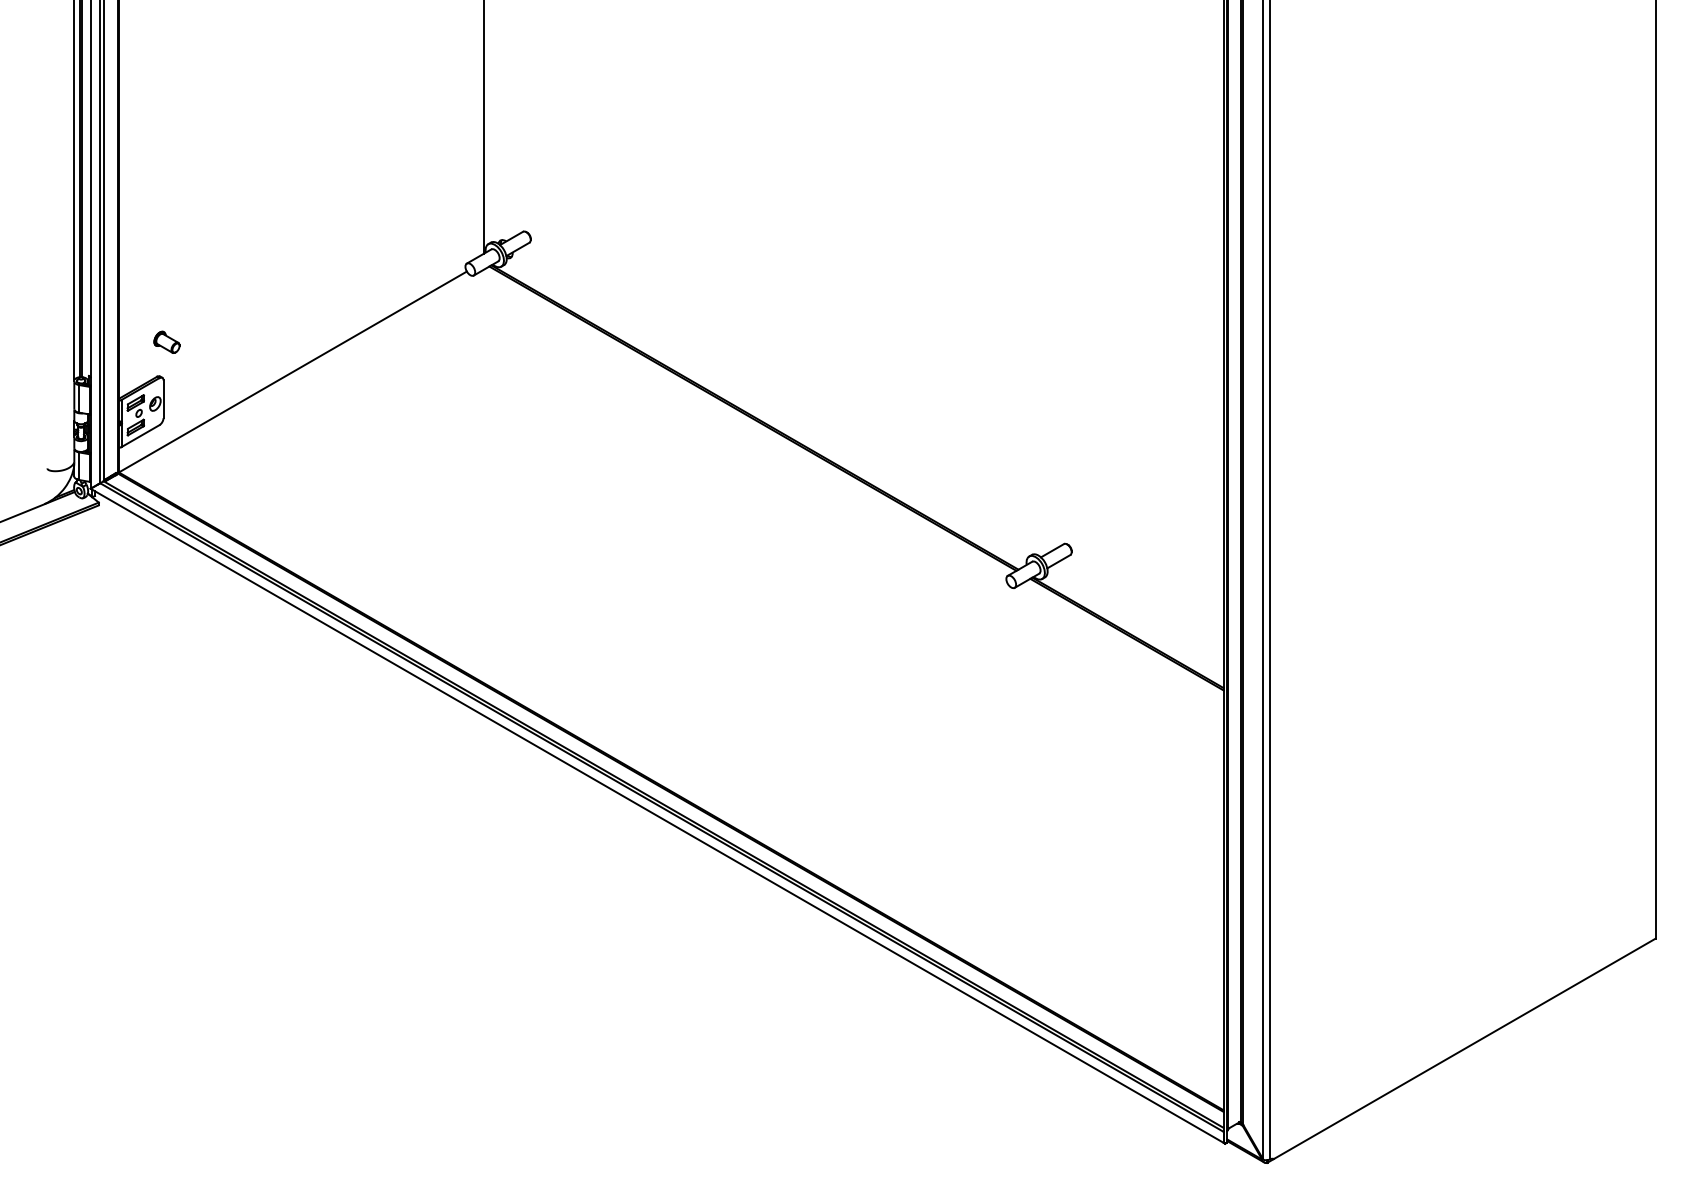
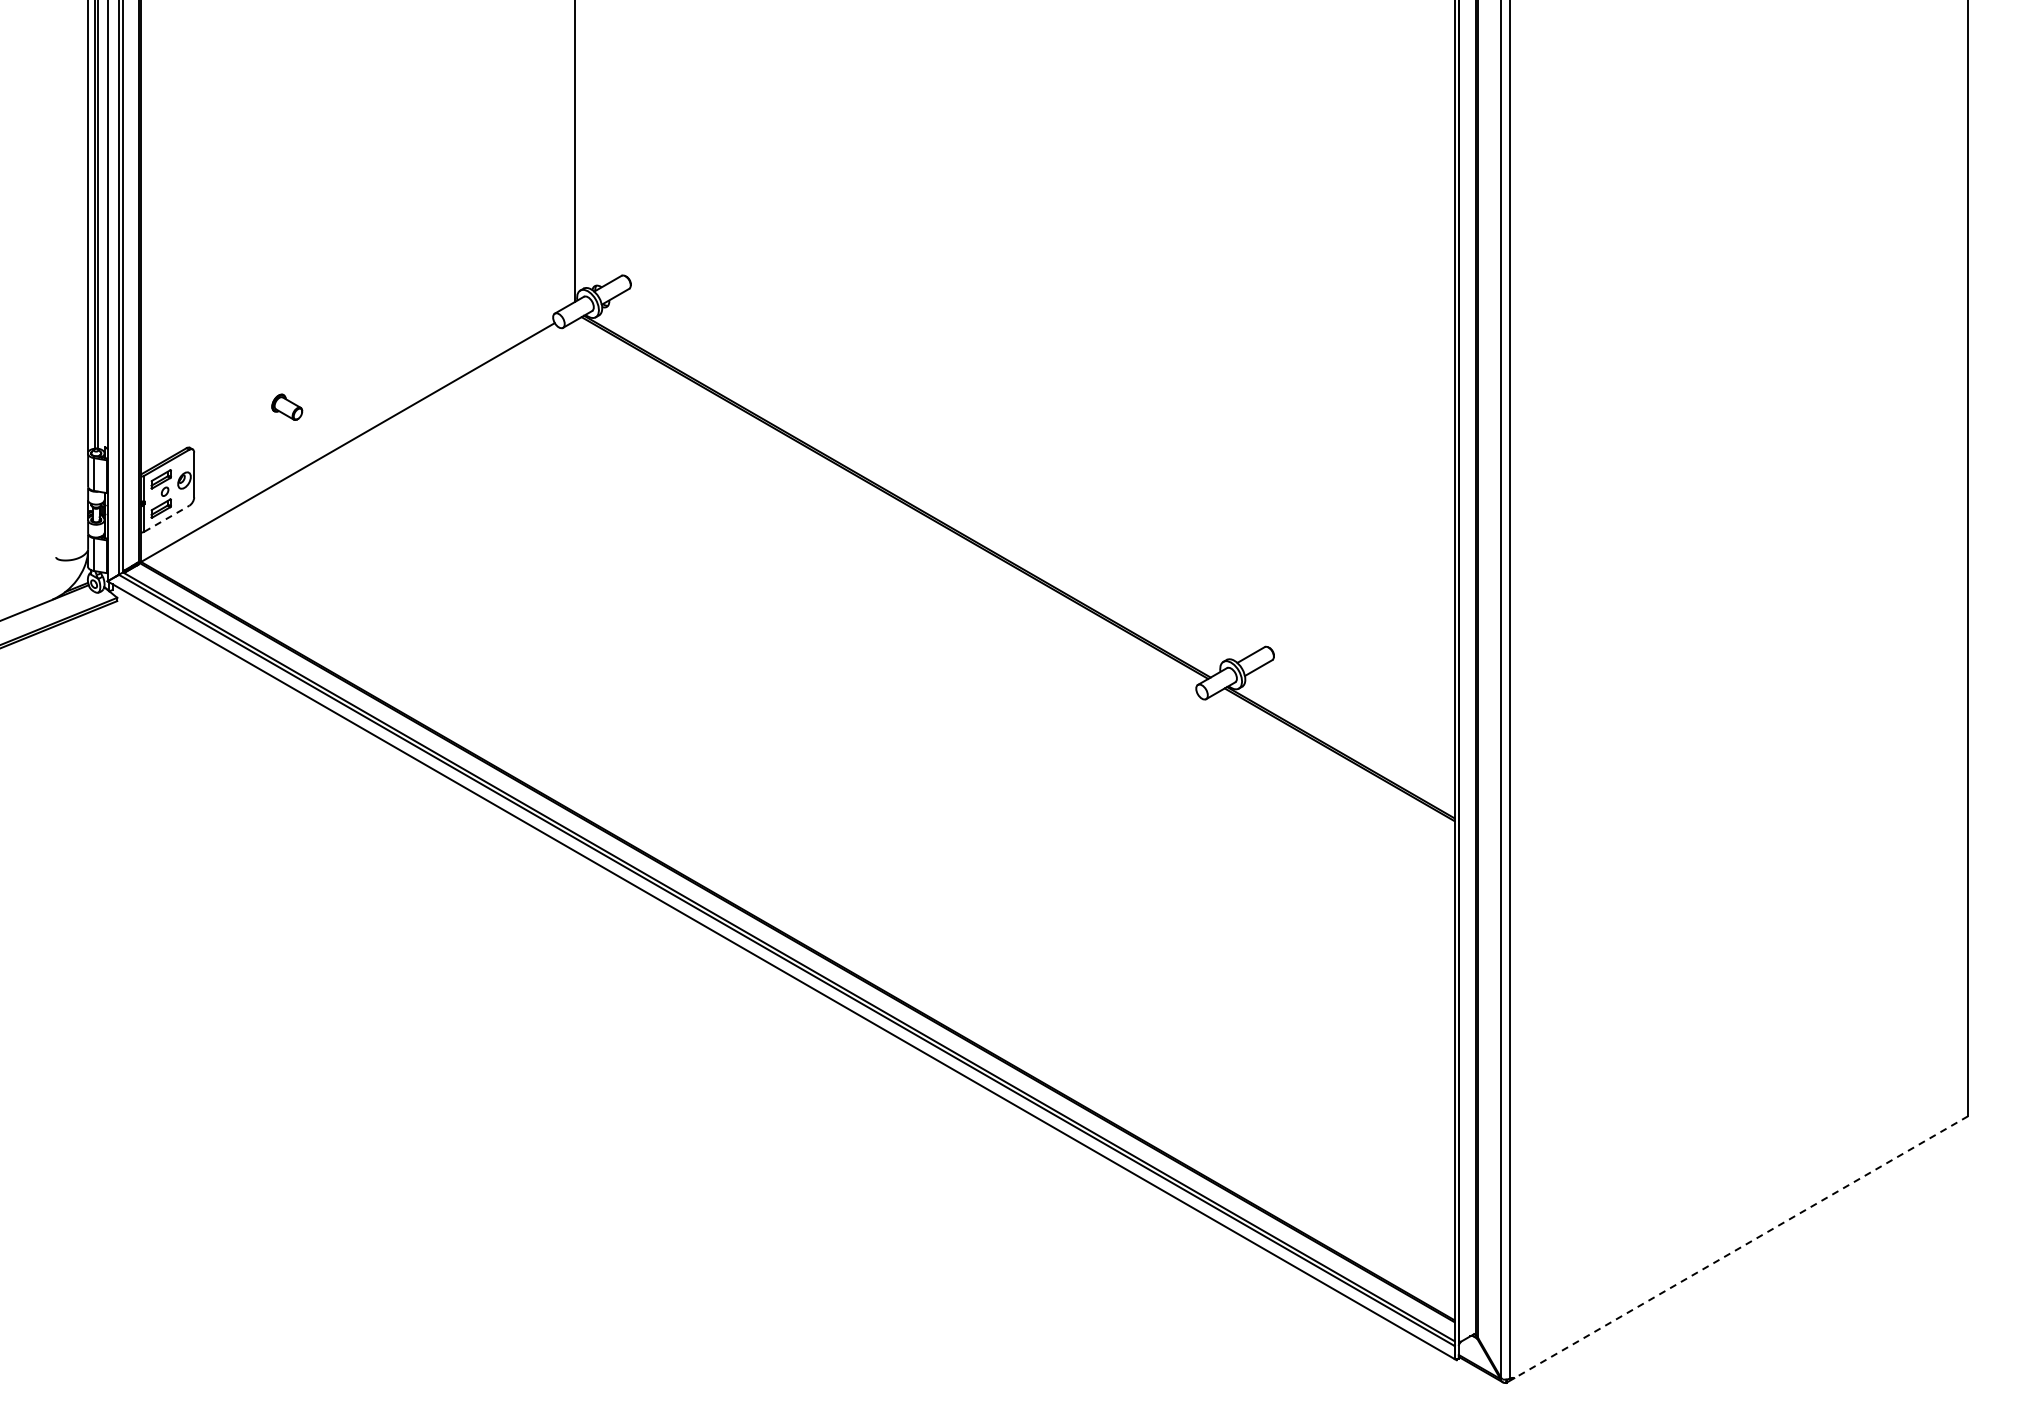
part: (167, 341) -> (287, 406), moved
line: (141, 435) -> (167, 518), solid -> dashed
line: (1464, 1049) -> (1740, 1247), solid -> dashed

